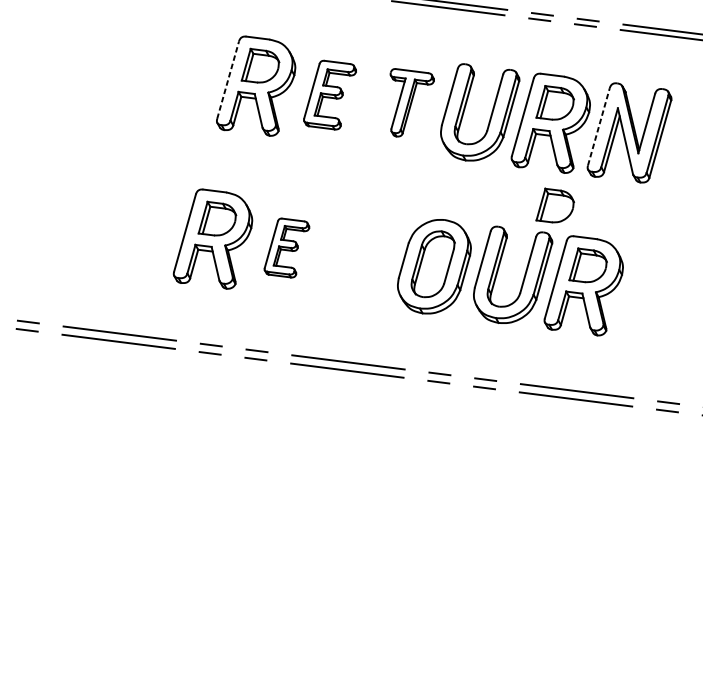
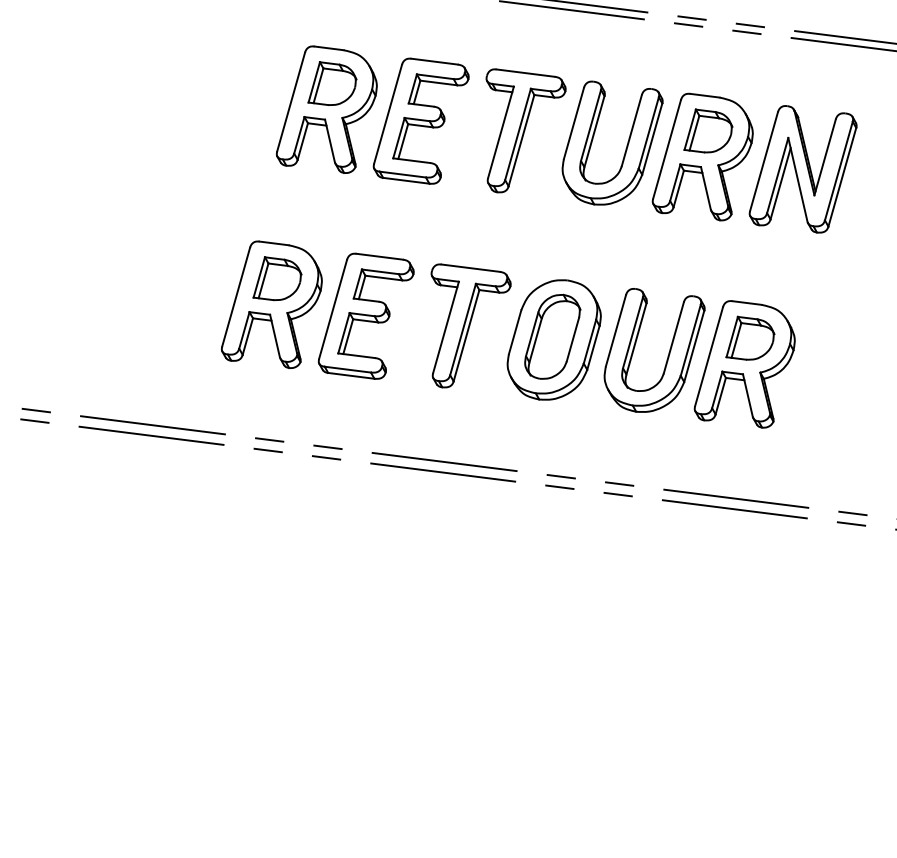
line: (228, 79) -> (291, 101), dashed -> solid
part: (329, 94) -> (420, 120), size x1.43
part: (411, 102) -> (525, 130), size x1.43
line: (599, 126) -> (764, 161), dashed -> solid
part: (555, 205) -> (708, 261), removed
part: (286, 247) -> (365, 315), size x1.67
part: (368, 255) -> (470, 325), added

